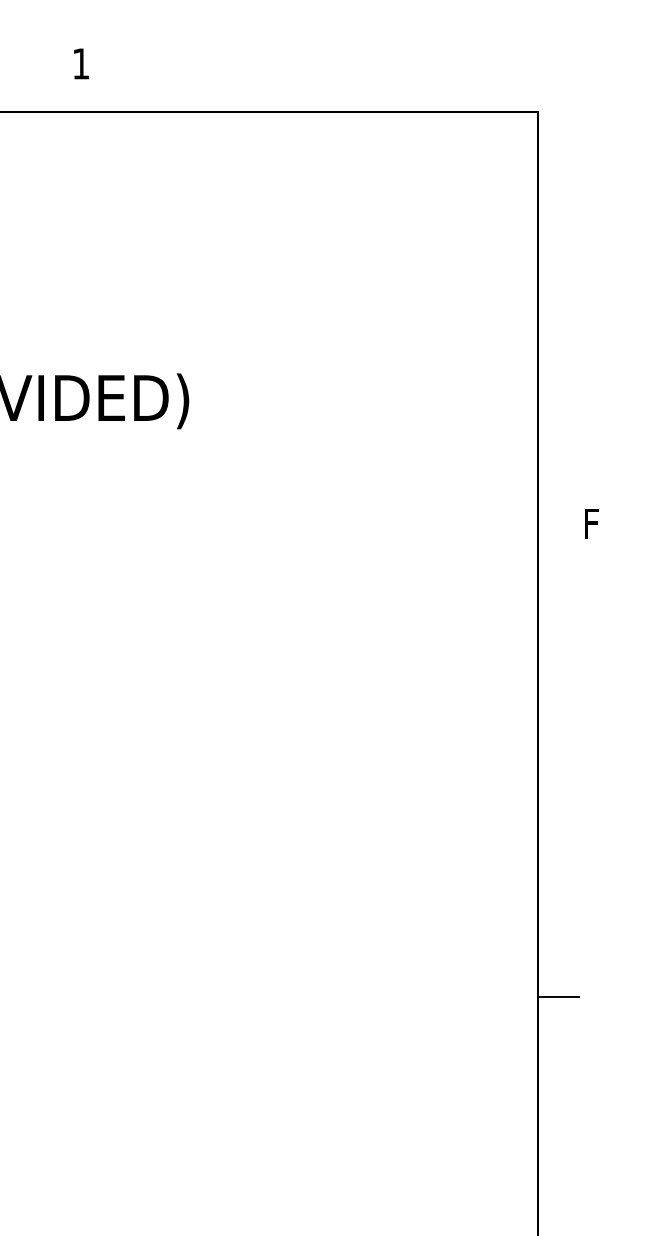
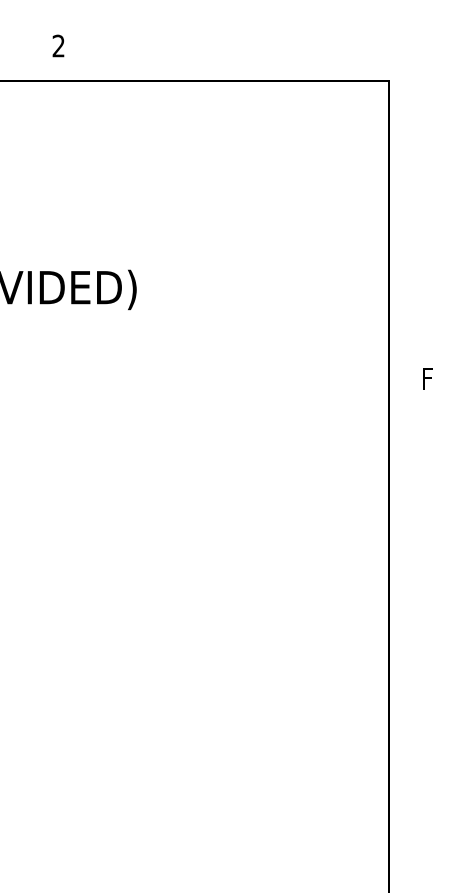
text: (80, 63) -> (58, 45), 1 -> 2
line: (558, 996) -> (403, 720), removed

